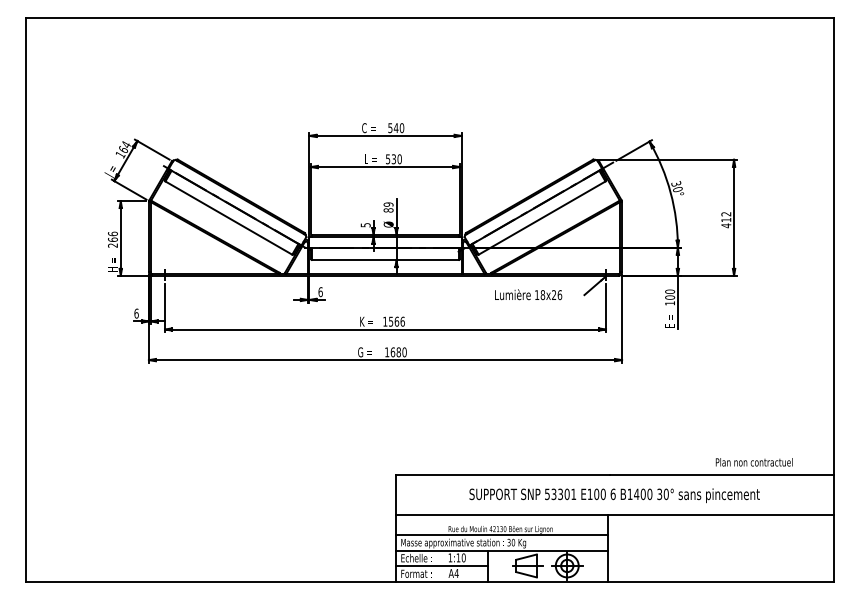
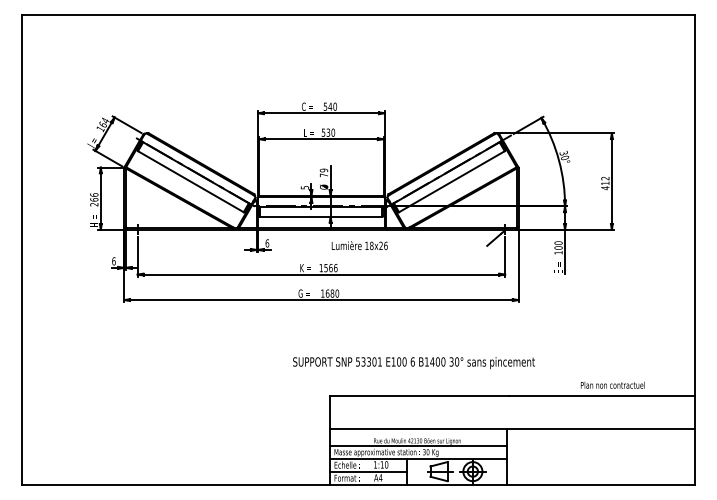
text: (388, 210) -> (323, 175), 89 -> 79
text: (528, 294) -> (359, 245), moved
text: (753, 462) -> (612, 385), moved
text: (614, 495) -> (413, 362), moved

